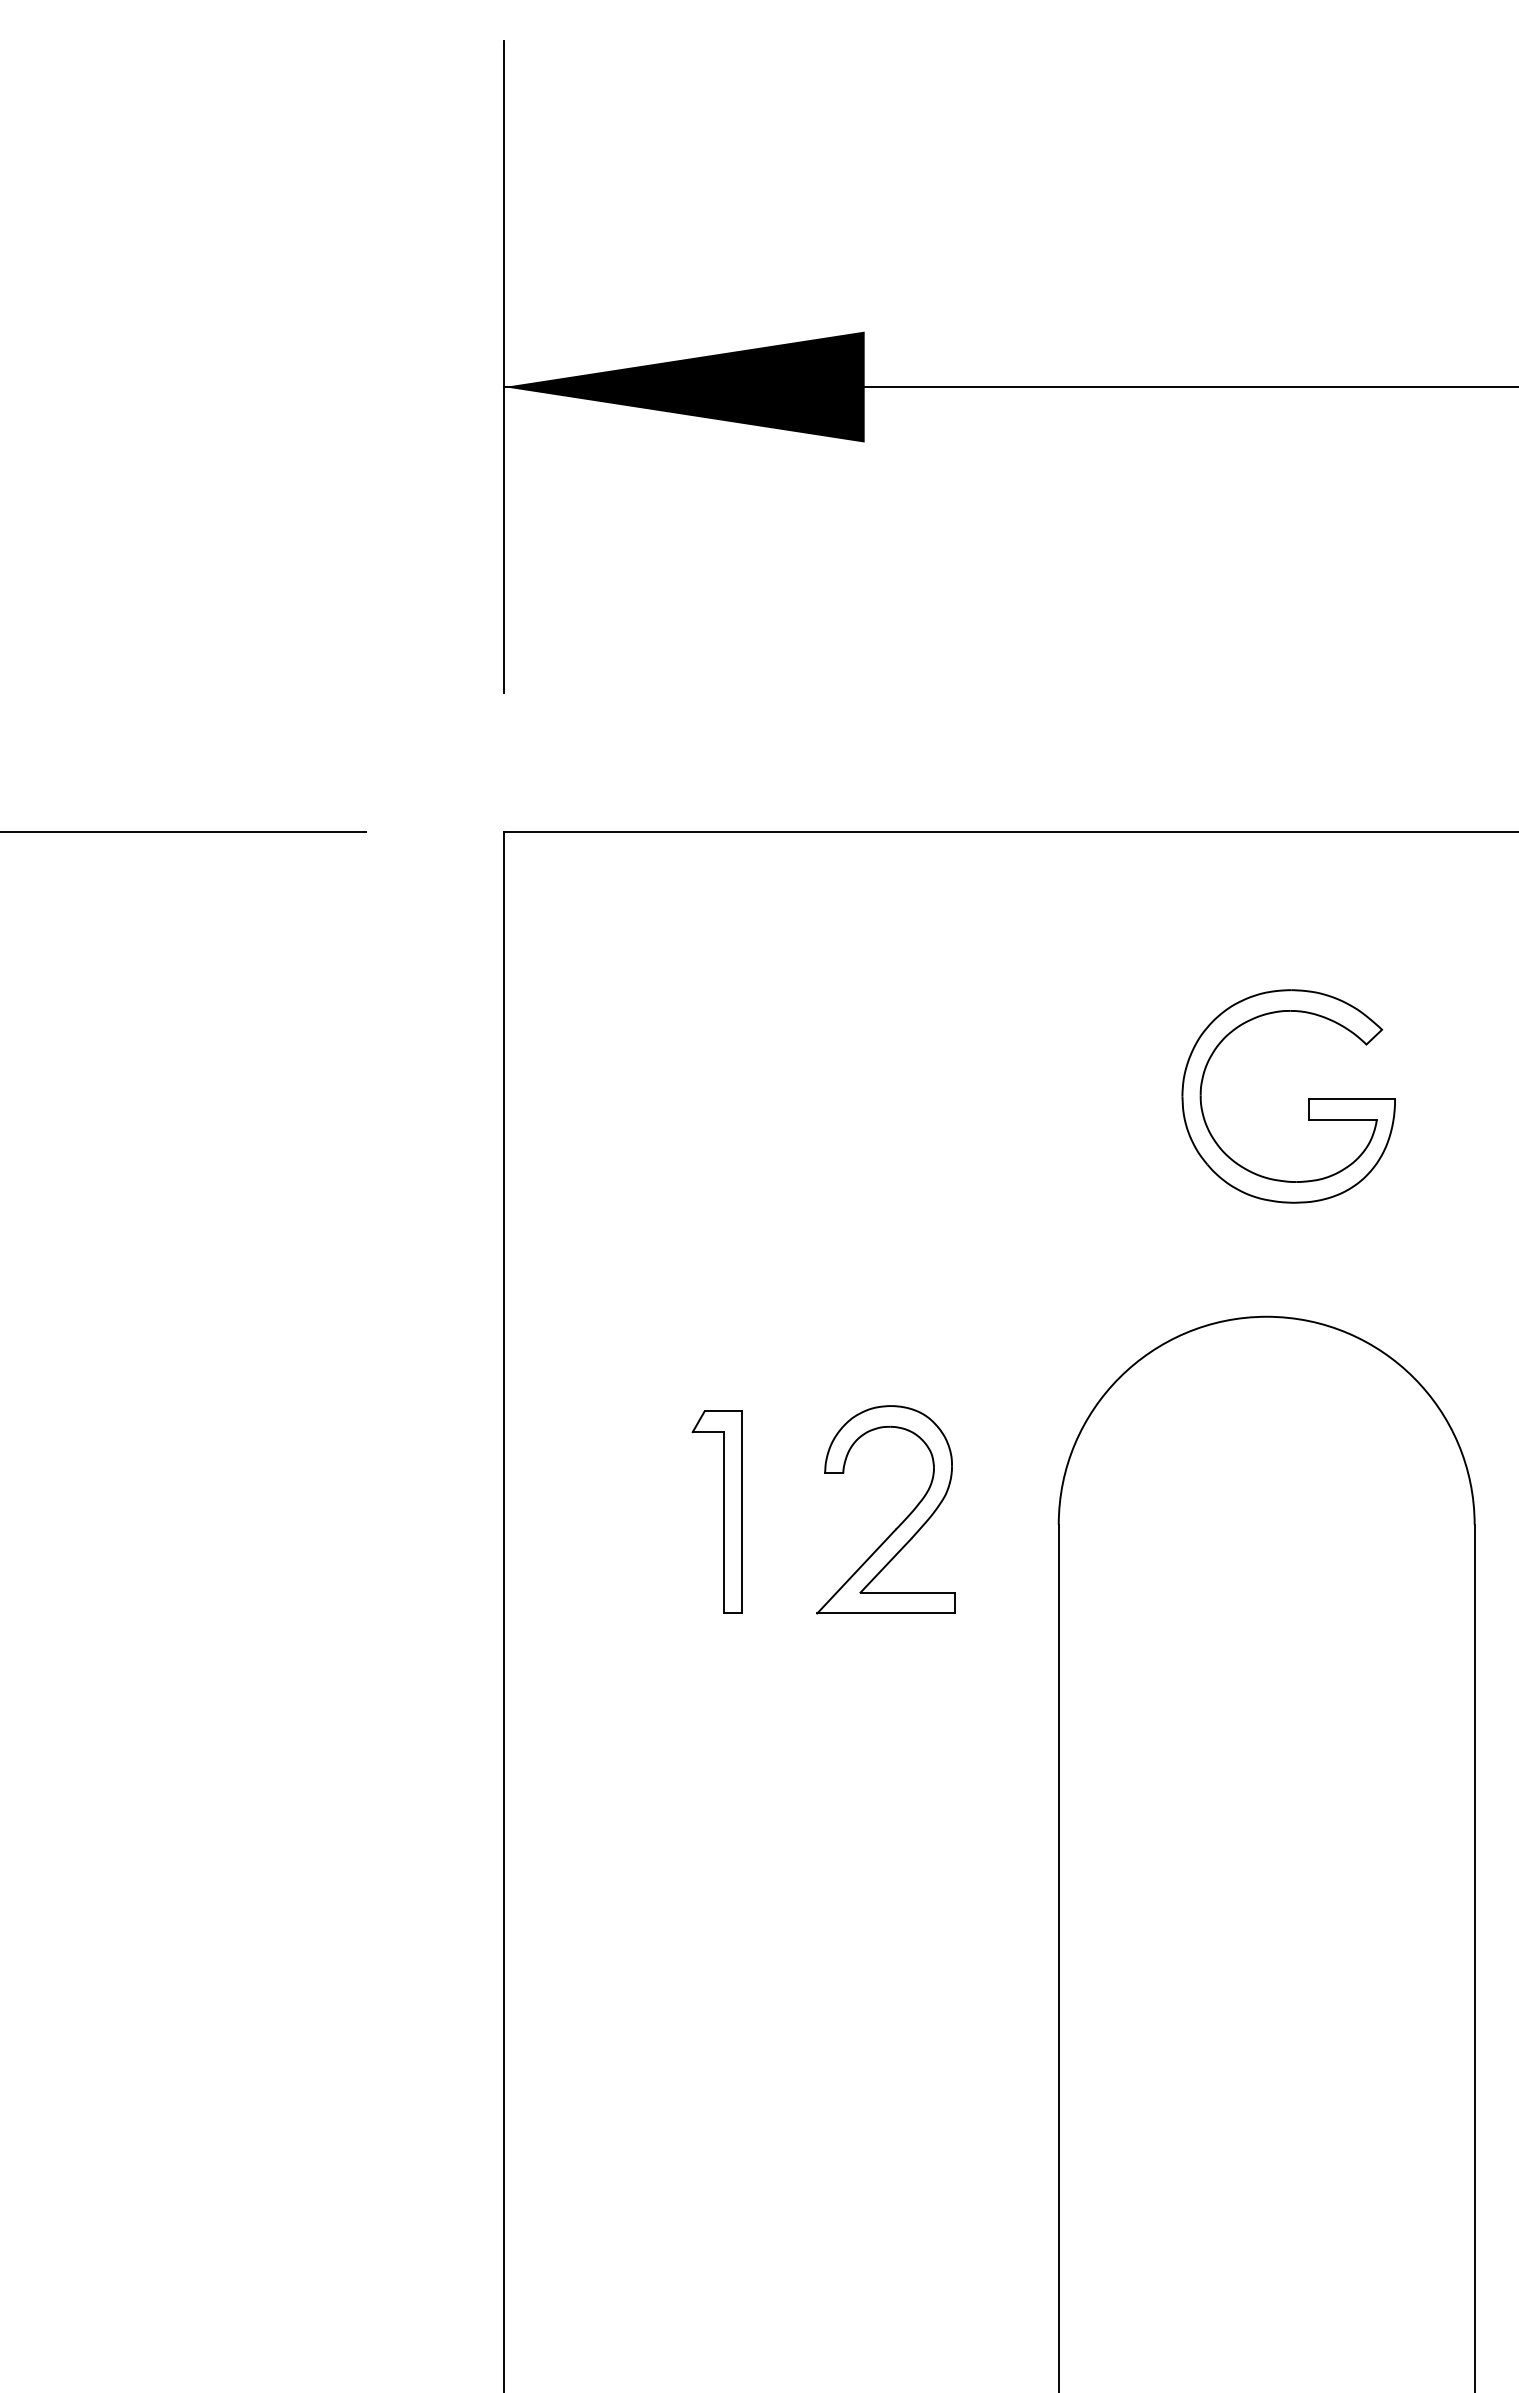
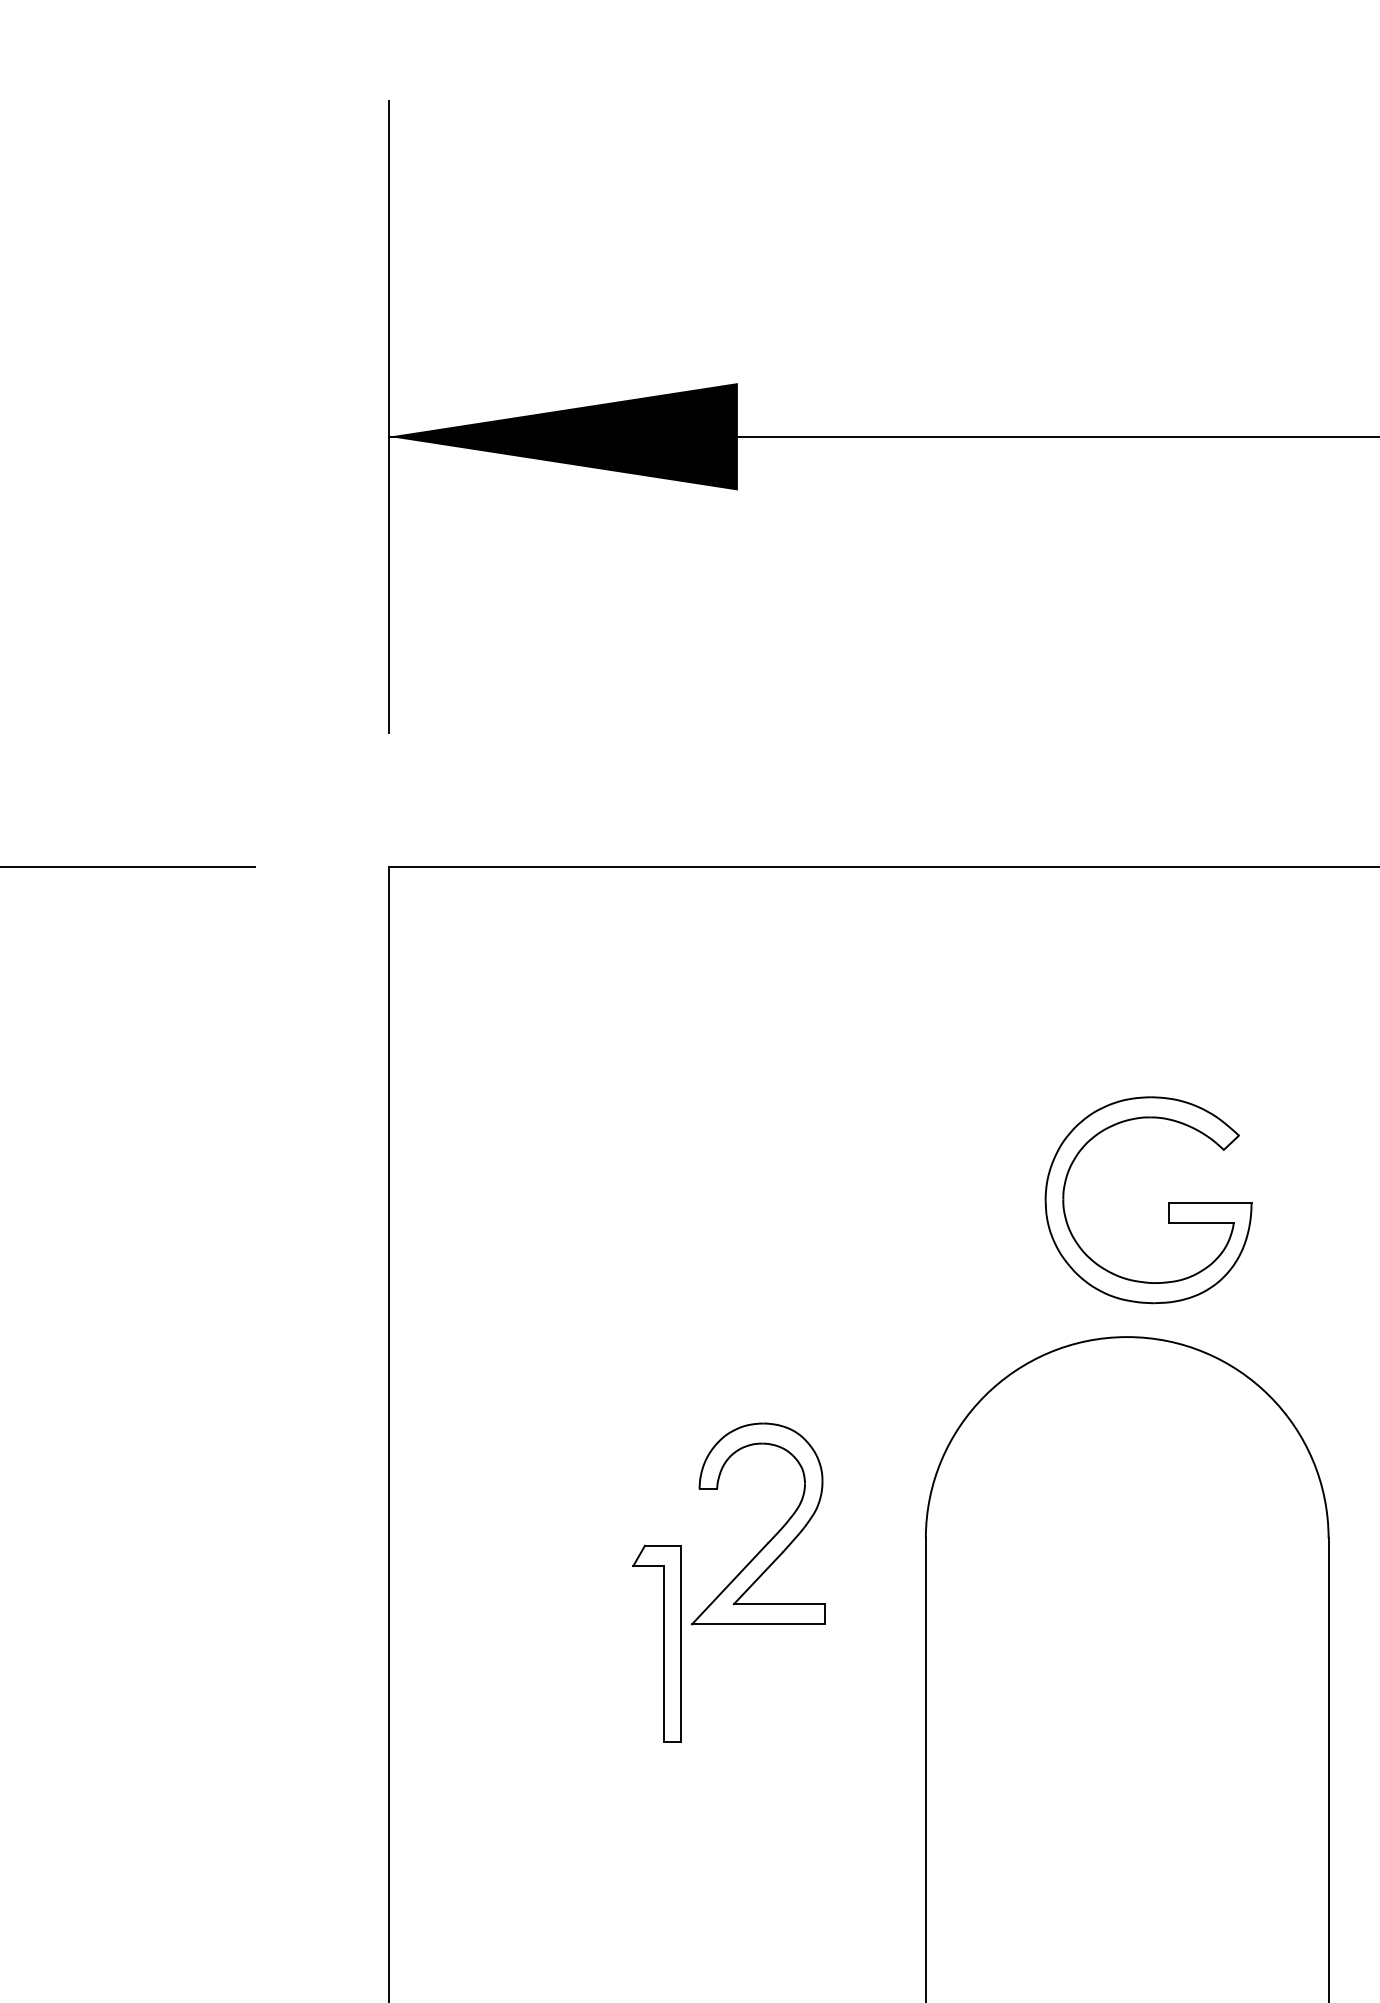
part: (1308, 1098) -> (1167, 1202), moved
part: (723, 1511) -> (663, 1642), moved

